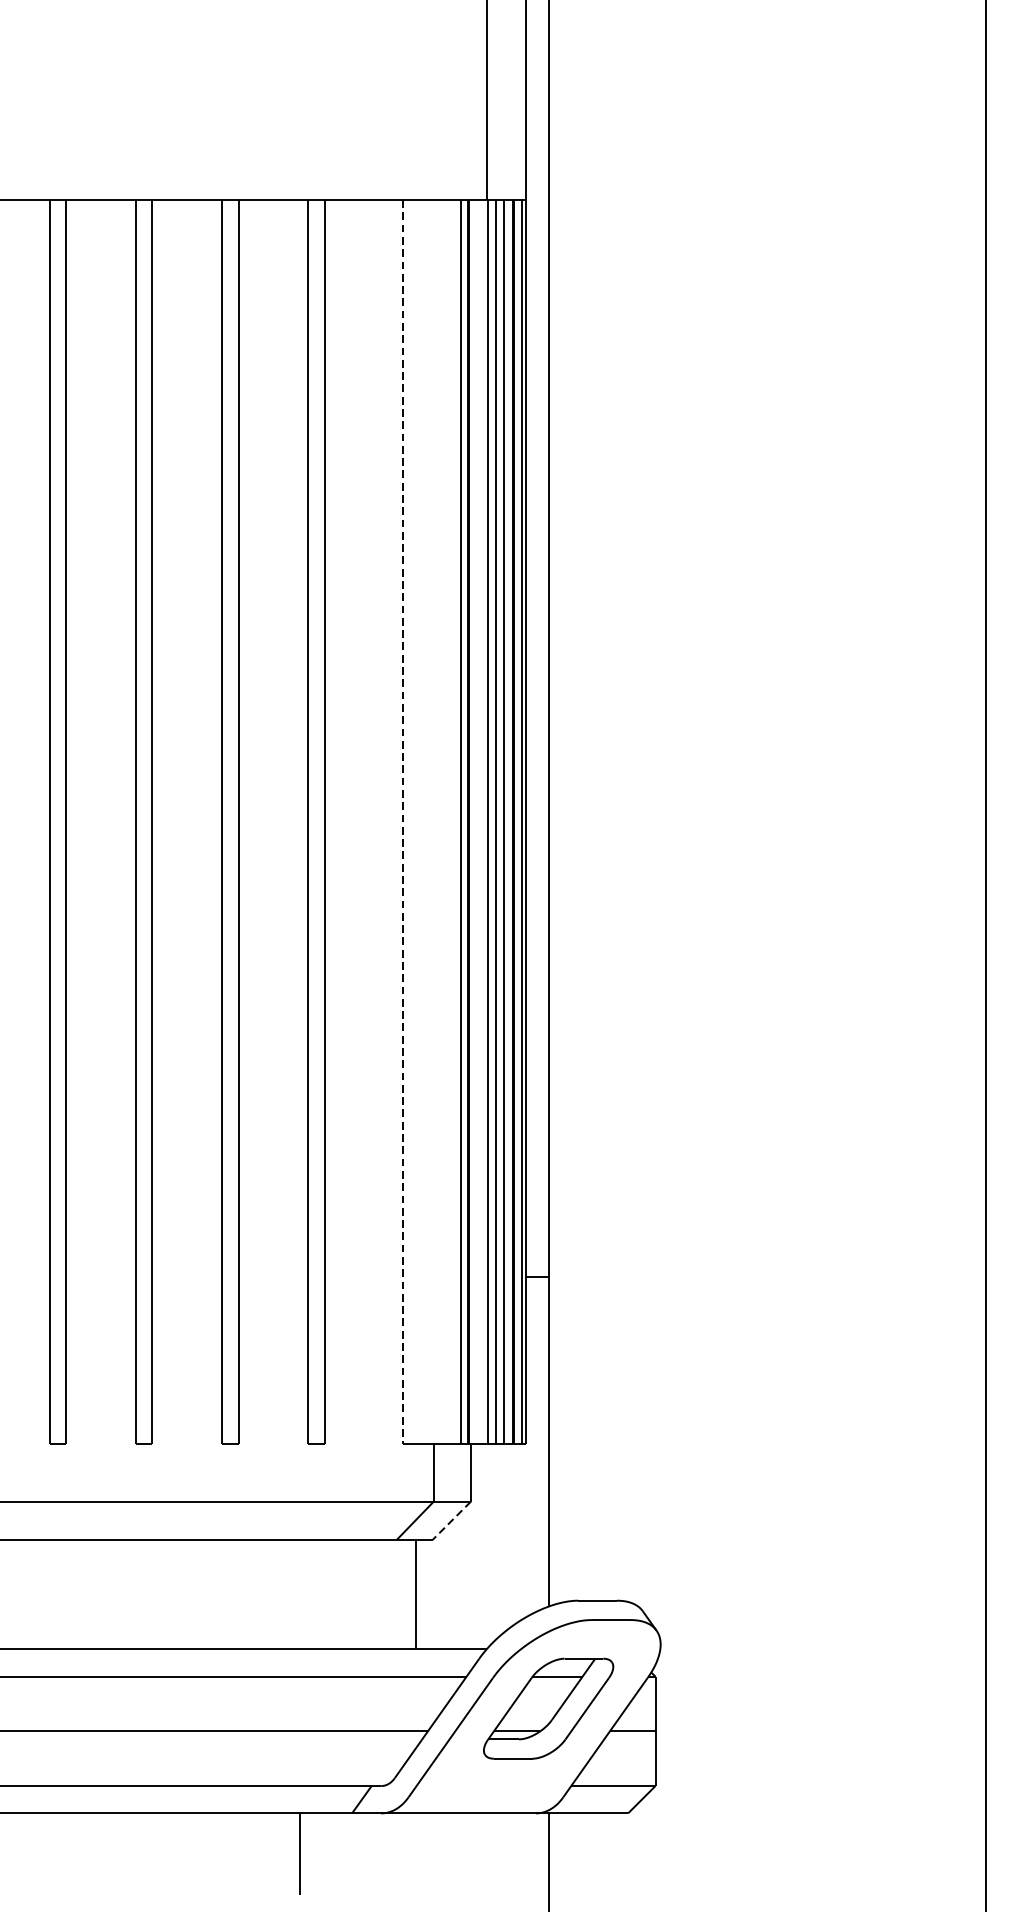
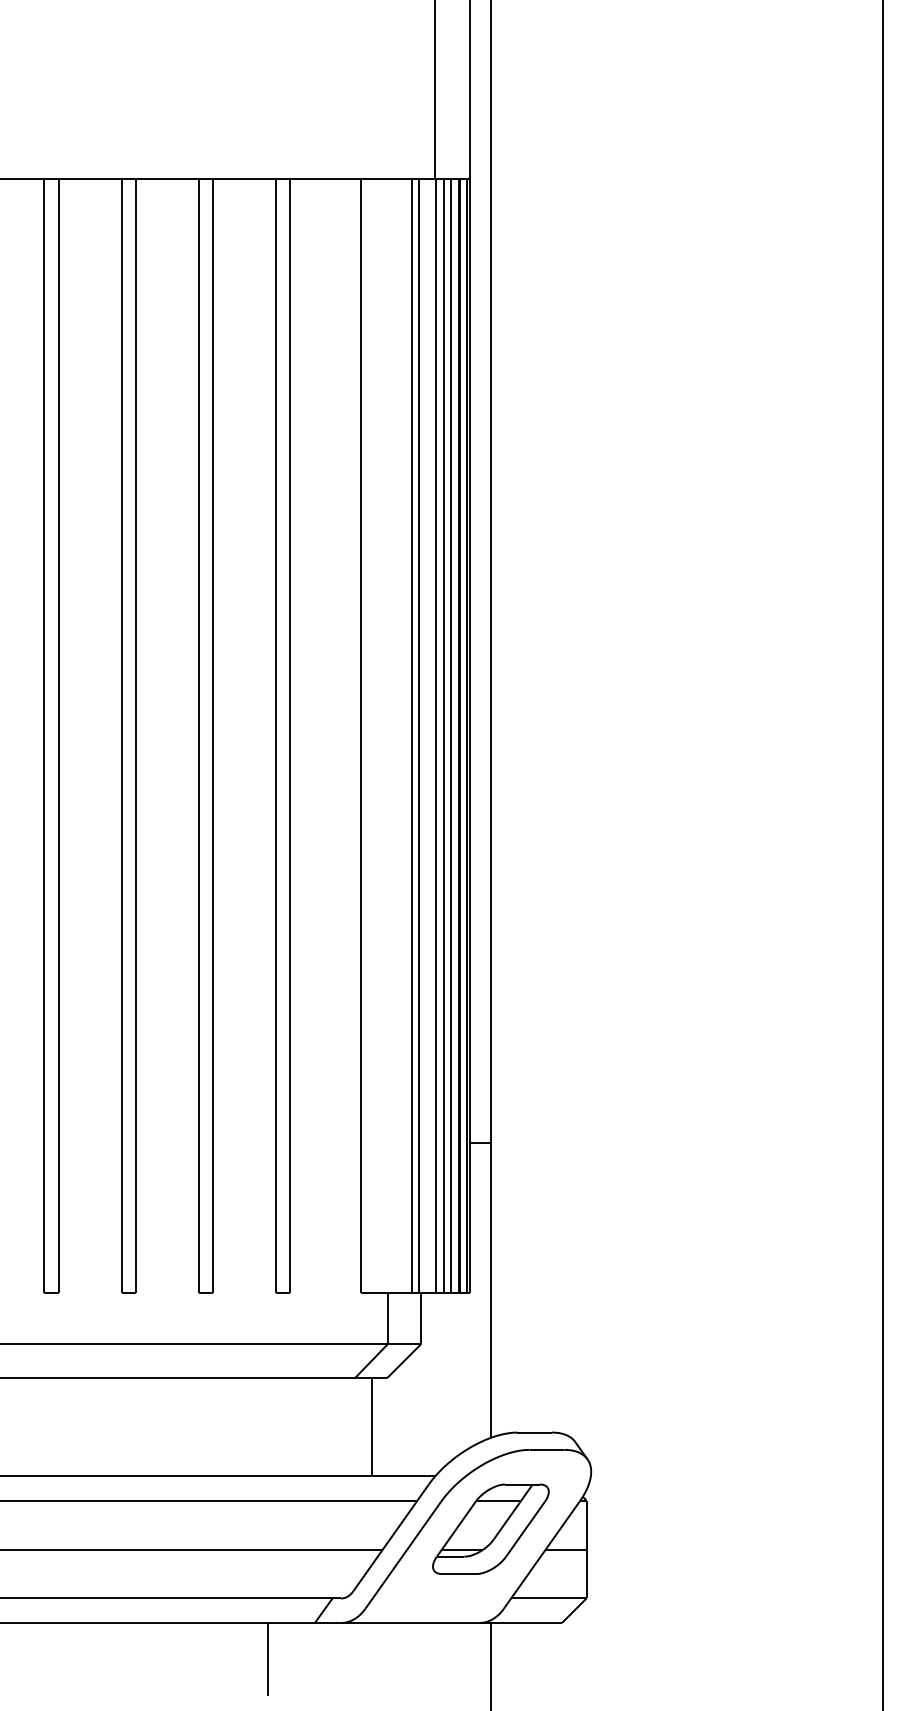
line: (402, 821) -> (360, 735), dashed -> solid
line: (450, 1521) -> (403, 1361), dashed -> solid

